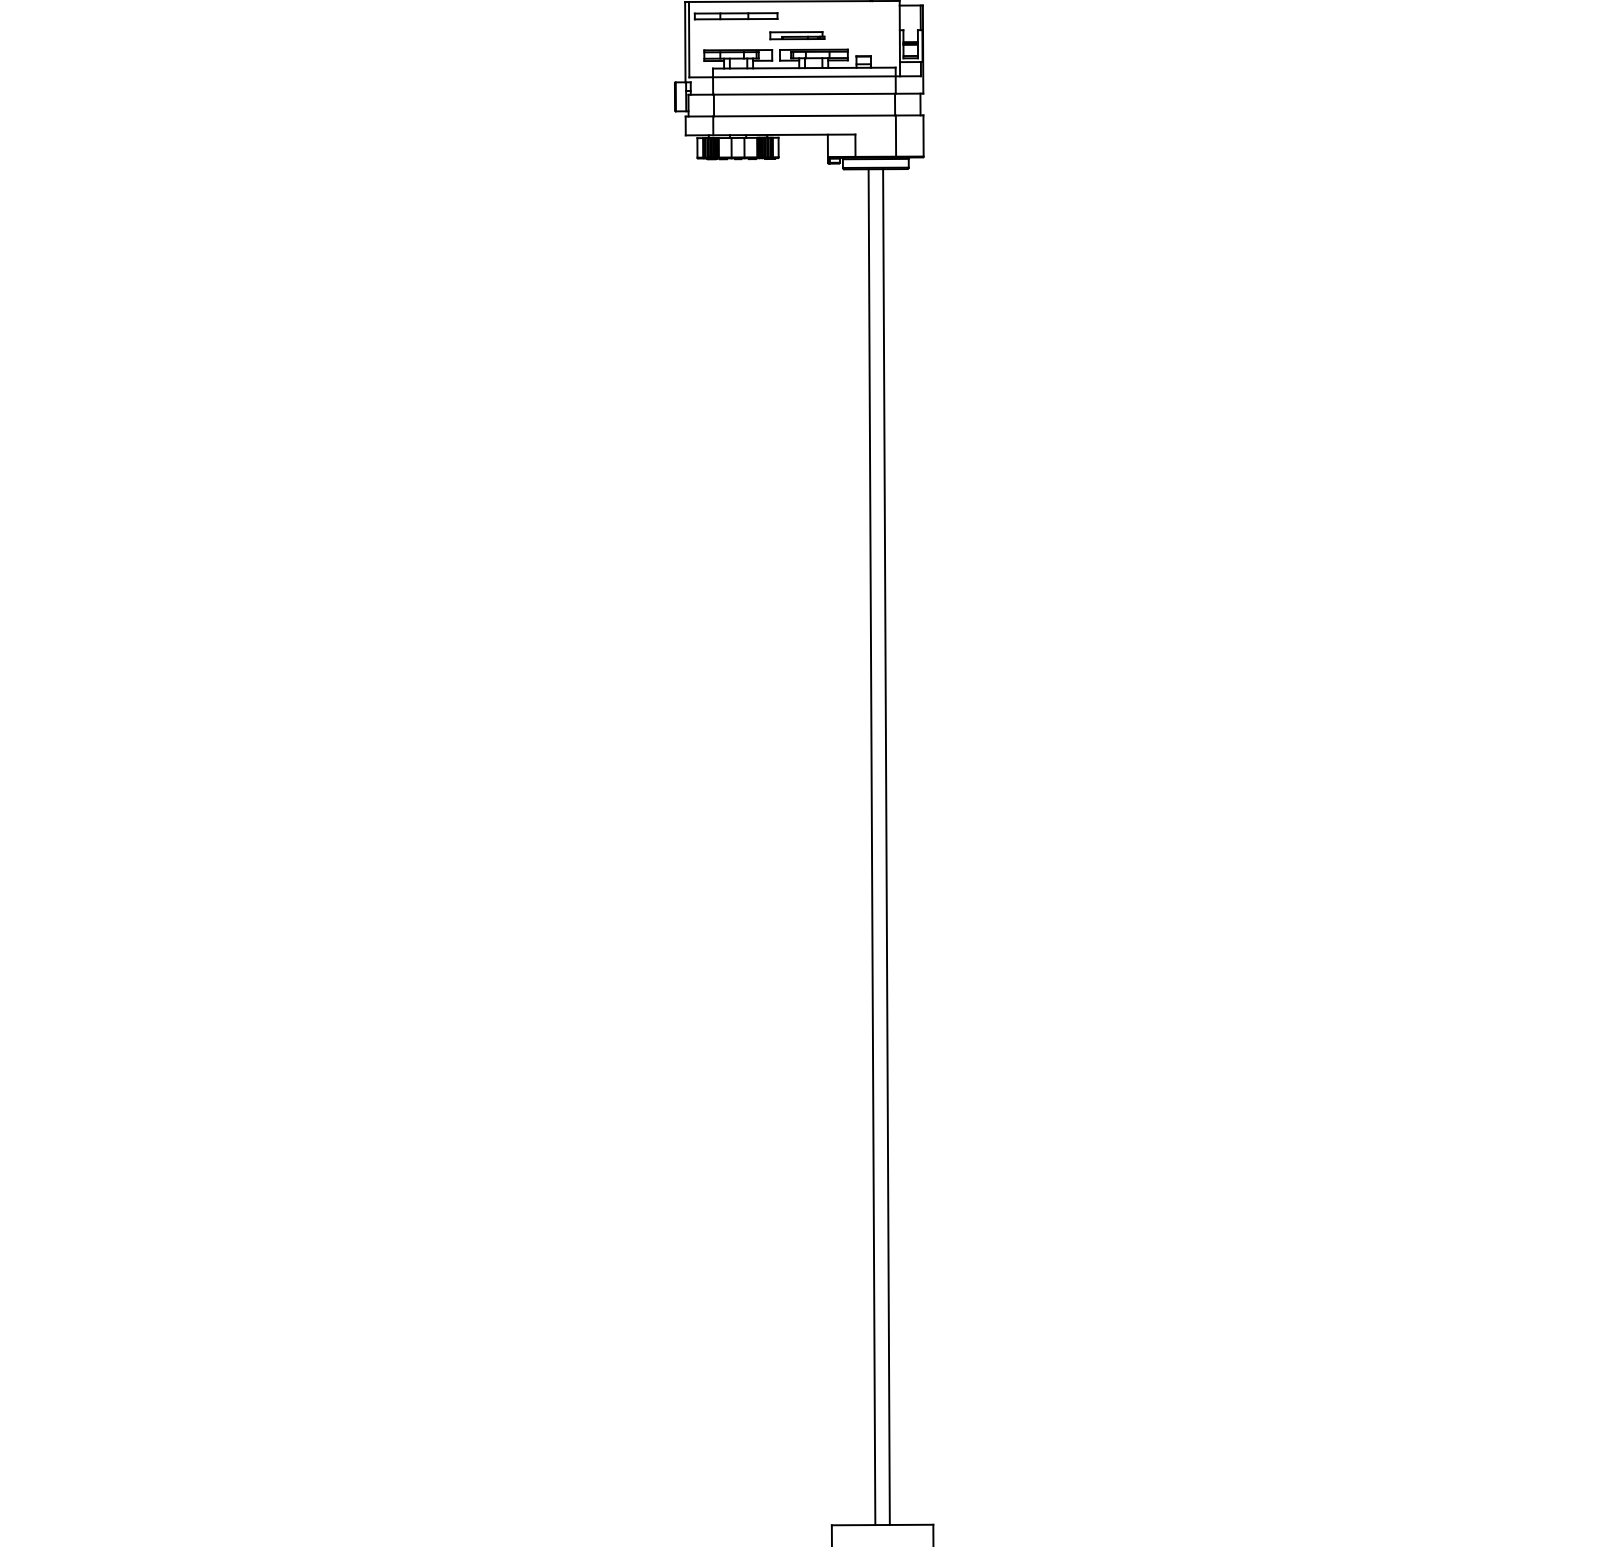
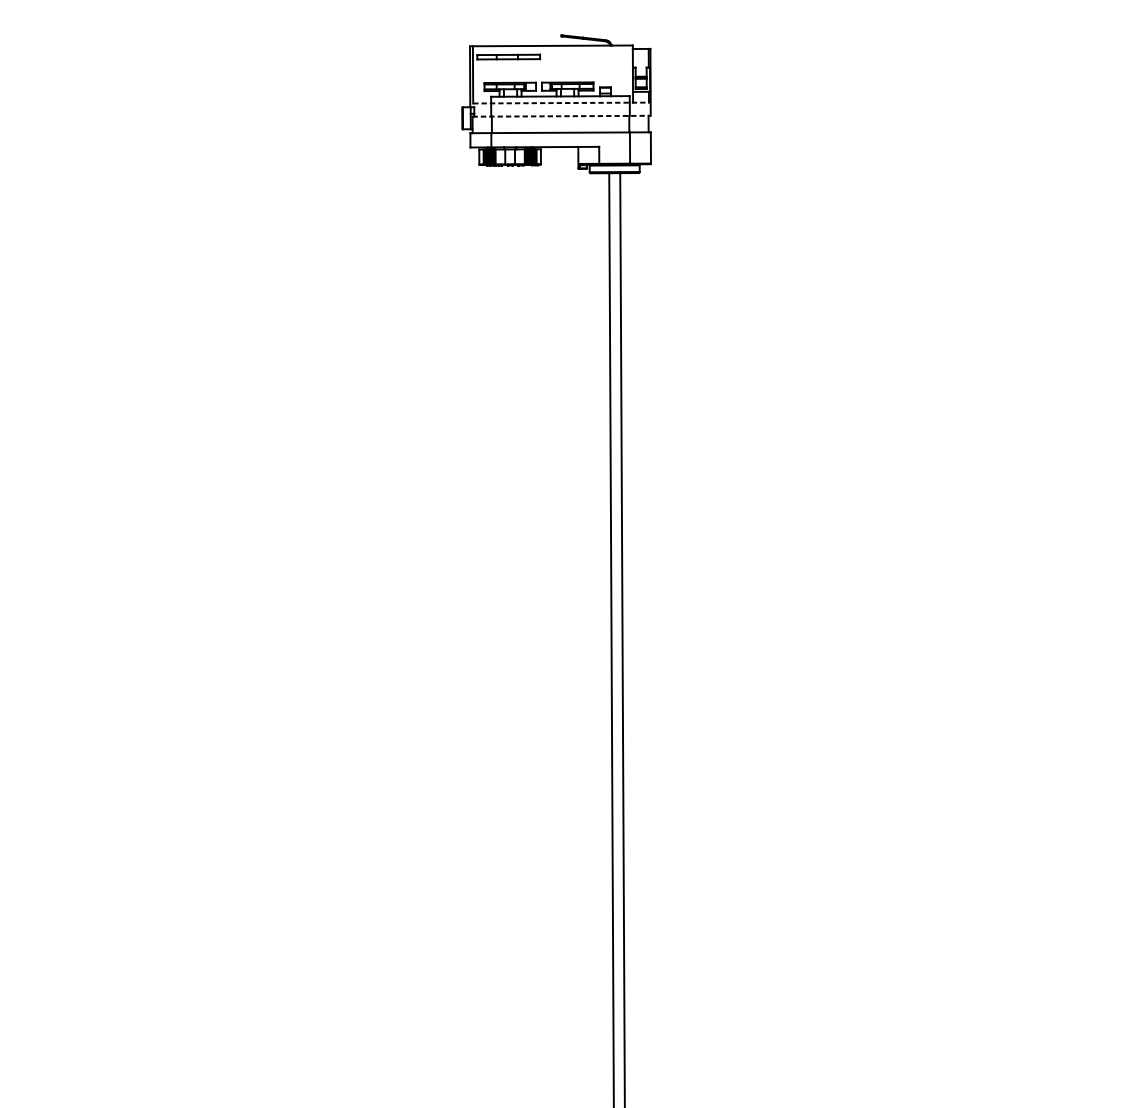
part: (797, 35) -> (555, 71), removed
line: (805, 76) -> (561, 102), solid -> dashed
line: (806, 94) -> (562, 116), solid -> dashed

